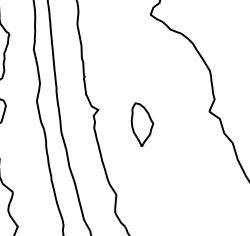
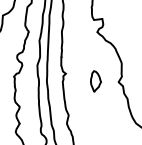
part: (141, 124) -> (95, 81), moved

